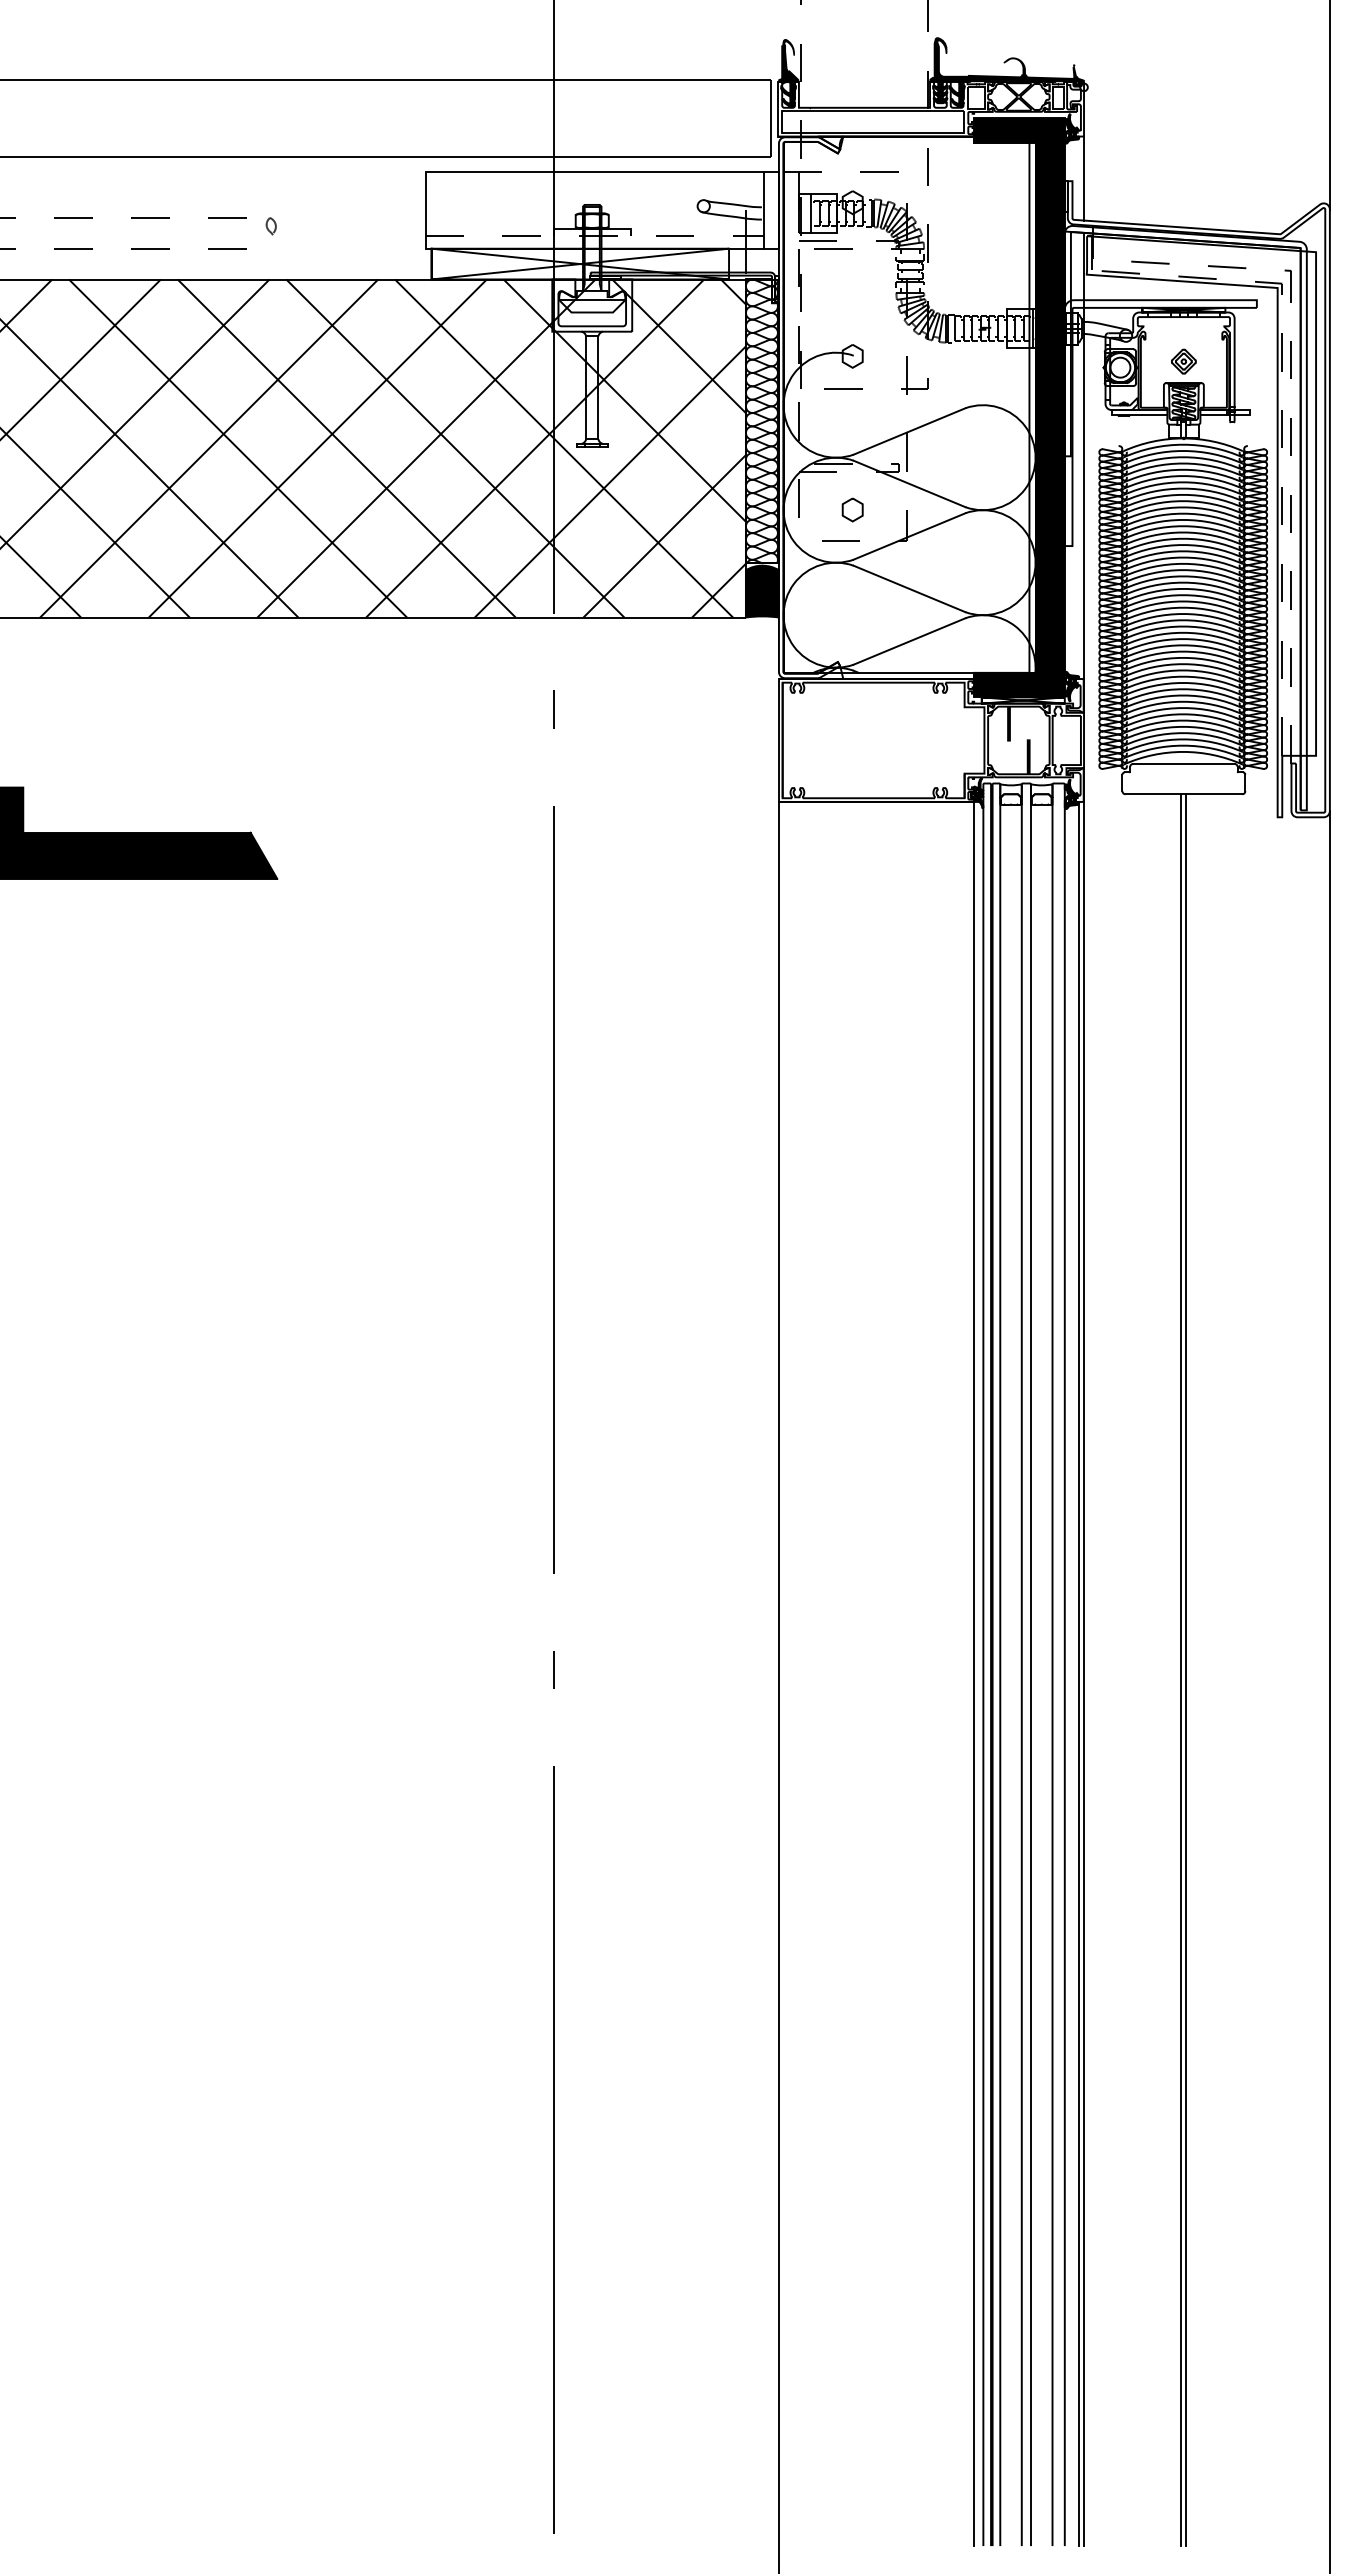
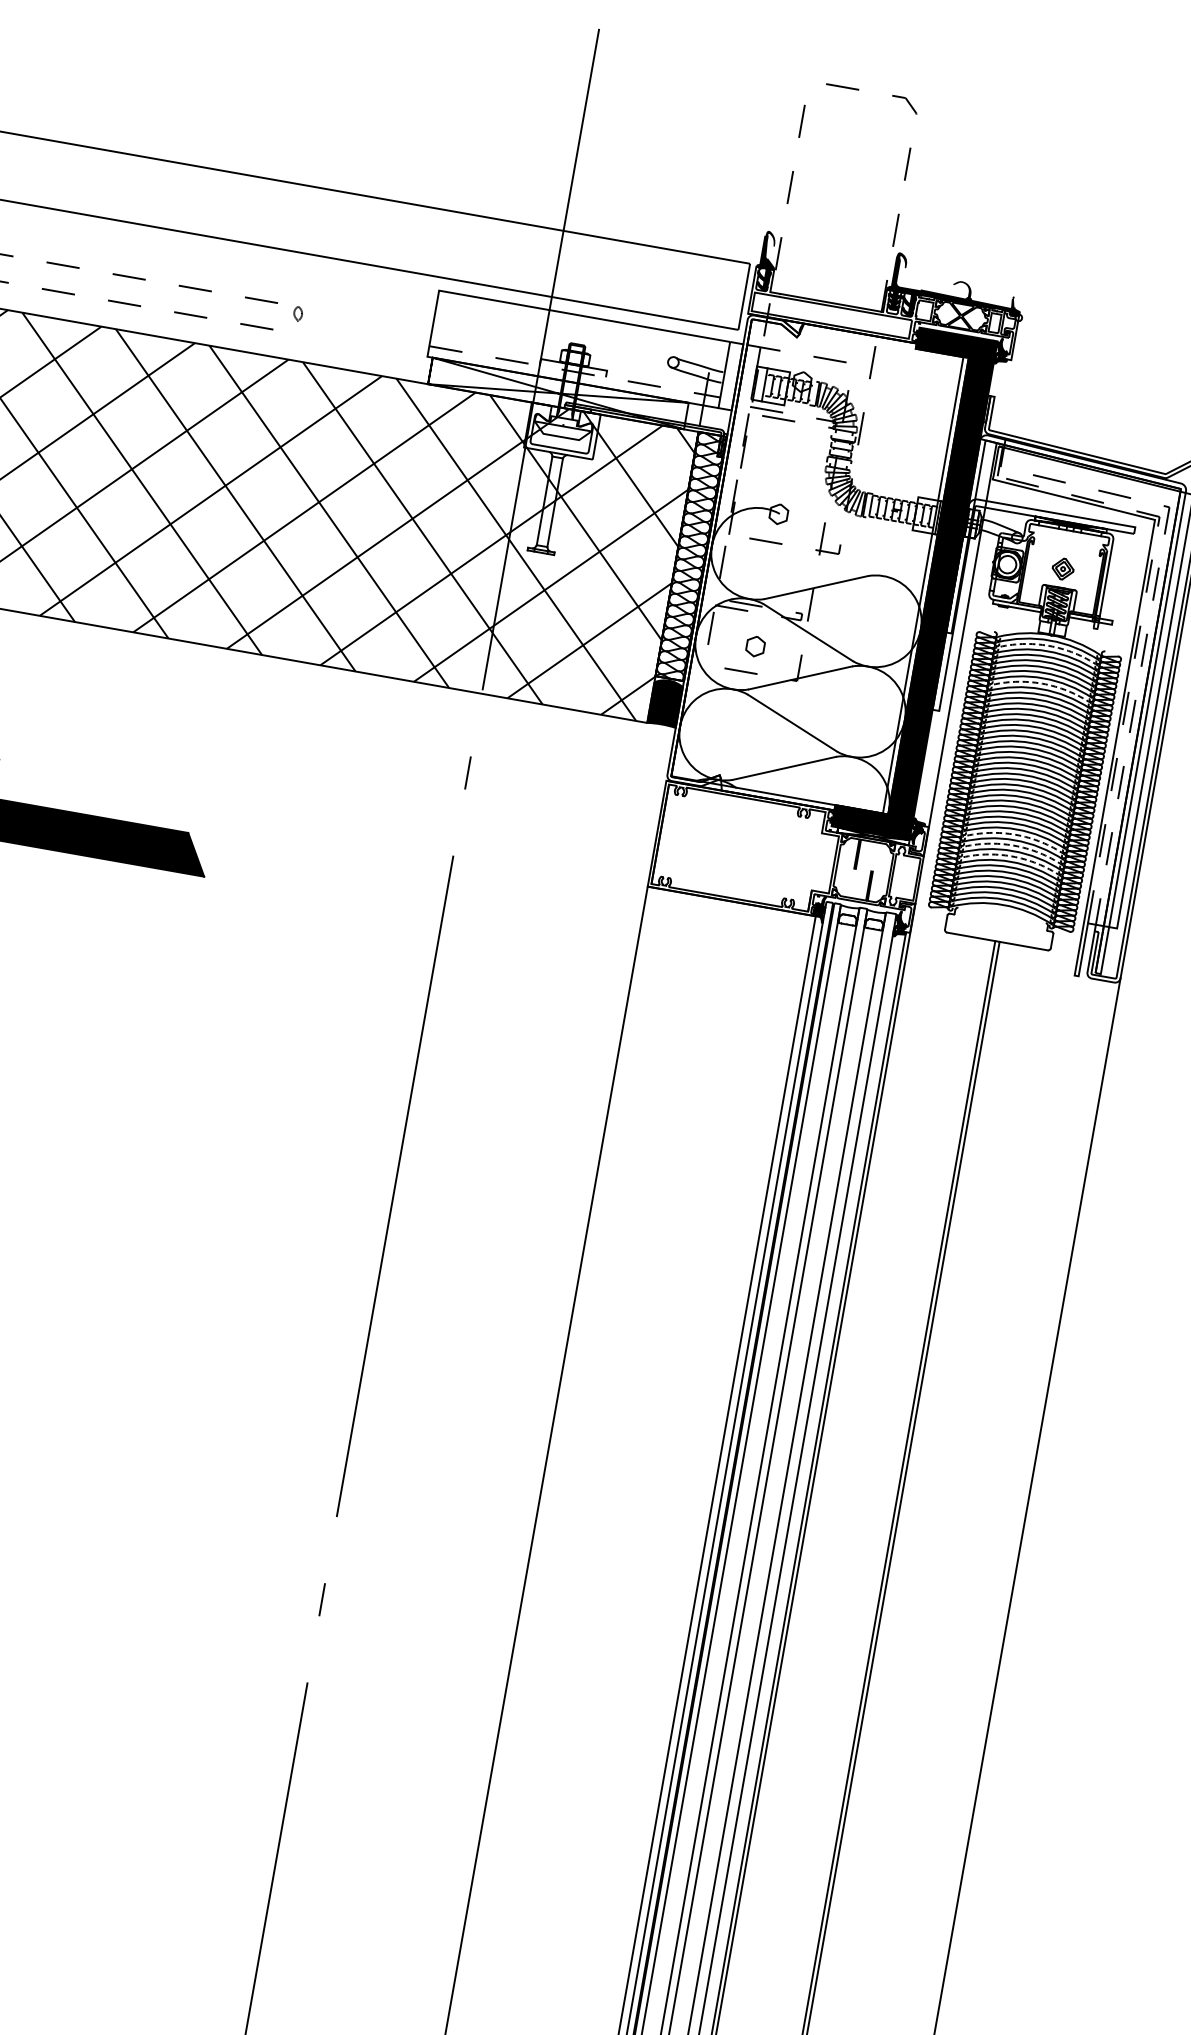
line: (1084, 178) -> (1005, 396), removed
arc: (1183, 451) -> (1049, 646), solid -> dashed
arc: (1183, 494) -> (1042, 683), solid -> dashed
arc: (1183, 670) -> (1015, 834), solid -> dashed
arc: (1183, 682) -> (1014, 845), solid -> dashed
arc: (1183, 695) -> (1012, 856), solid -> dashed
line: (1183, 763) -> (1001, 914), removed

